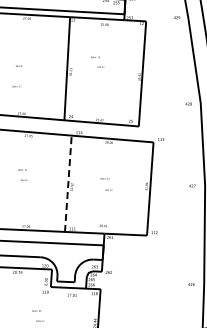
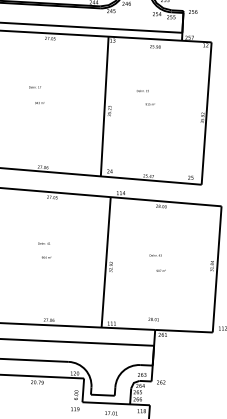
text: (16, 86) -> (34, 87), moved
line: (68, 183) -> (106, 261), dashed -> solid

